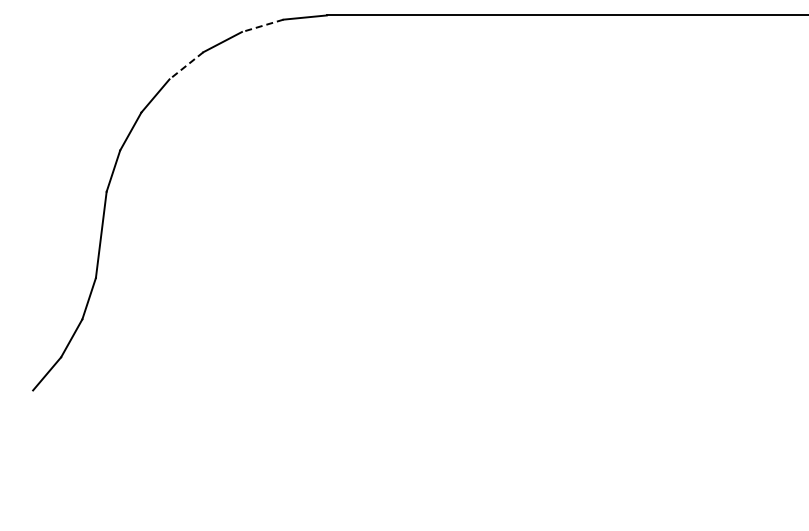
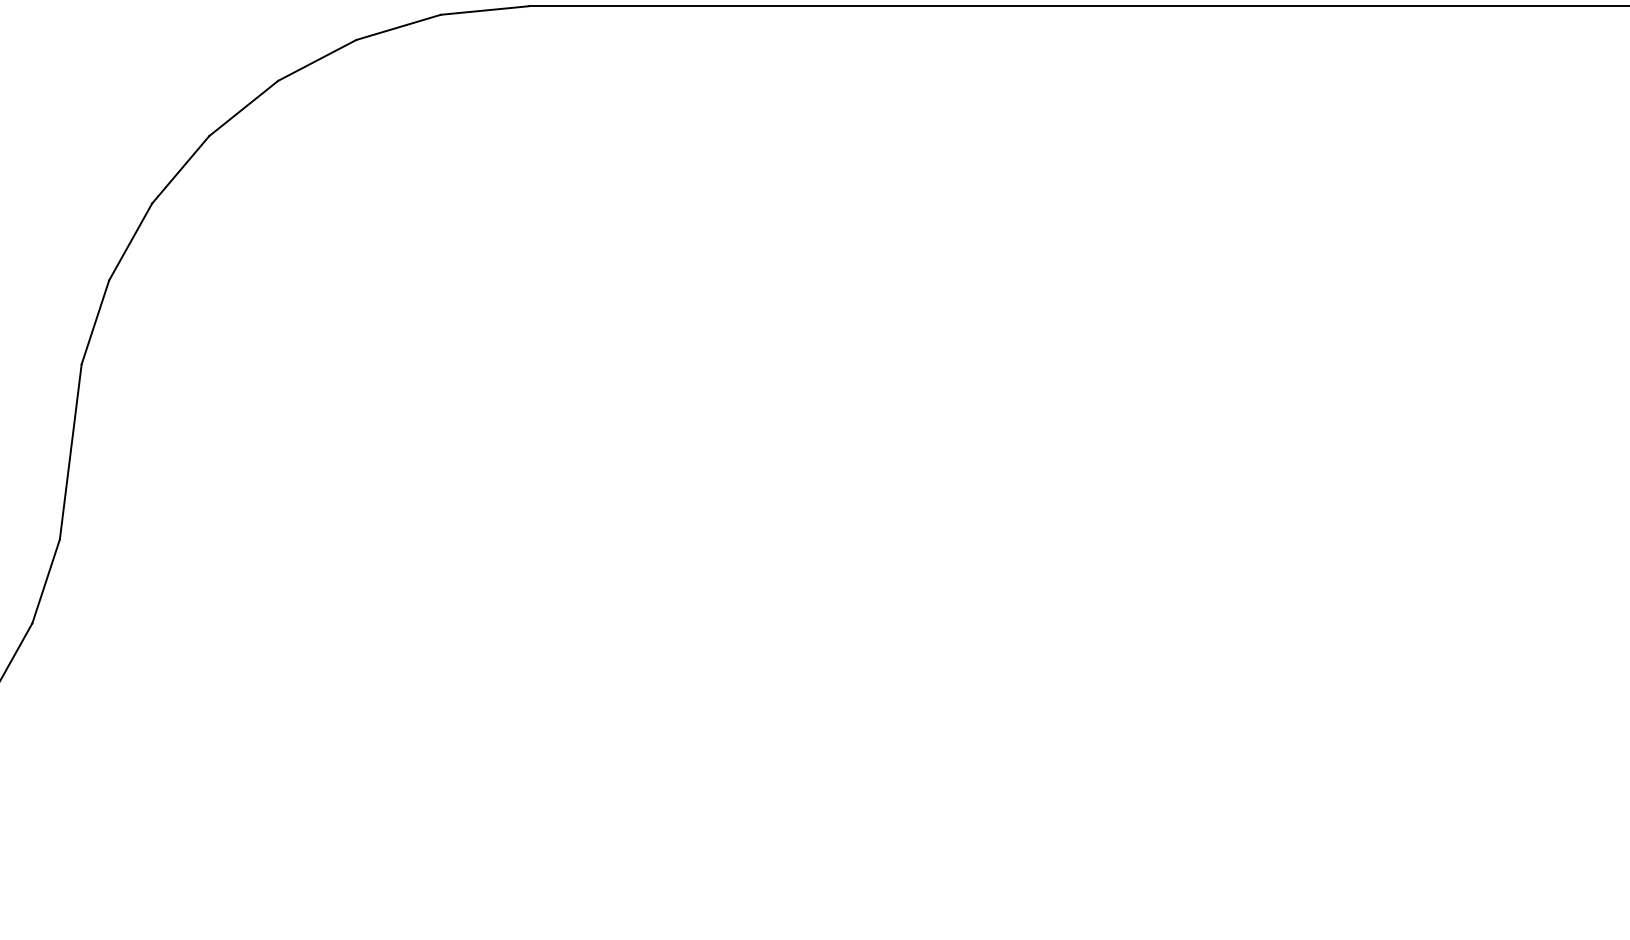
line: (262, 25) -> (398, 26), dashed -> solid
line: (186, 65) -> (243, 107), dashed -> solid

